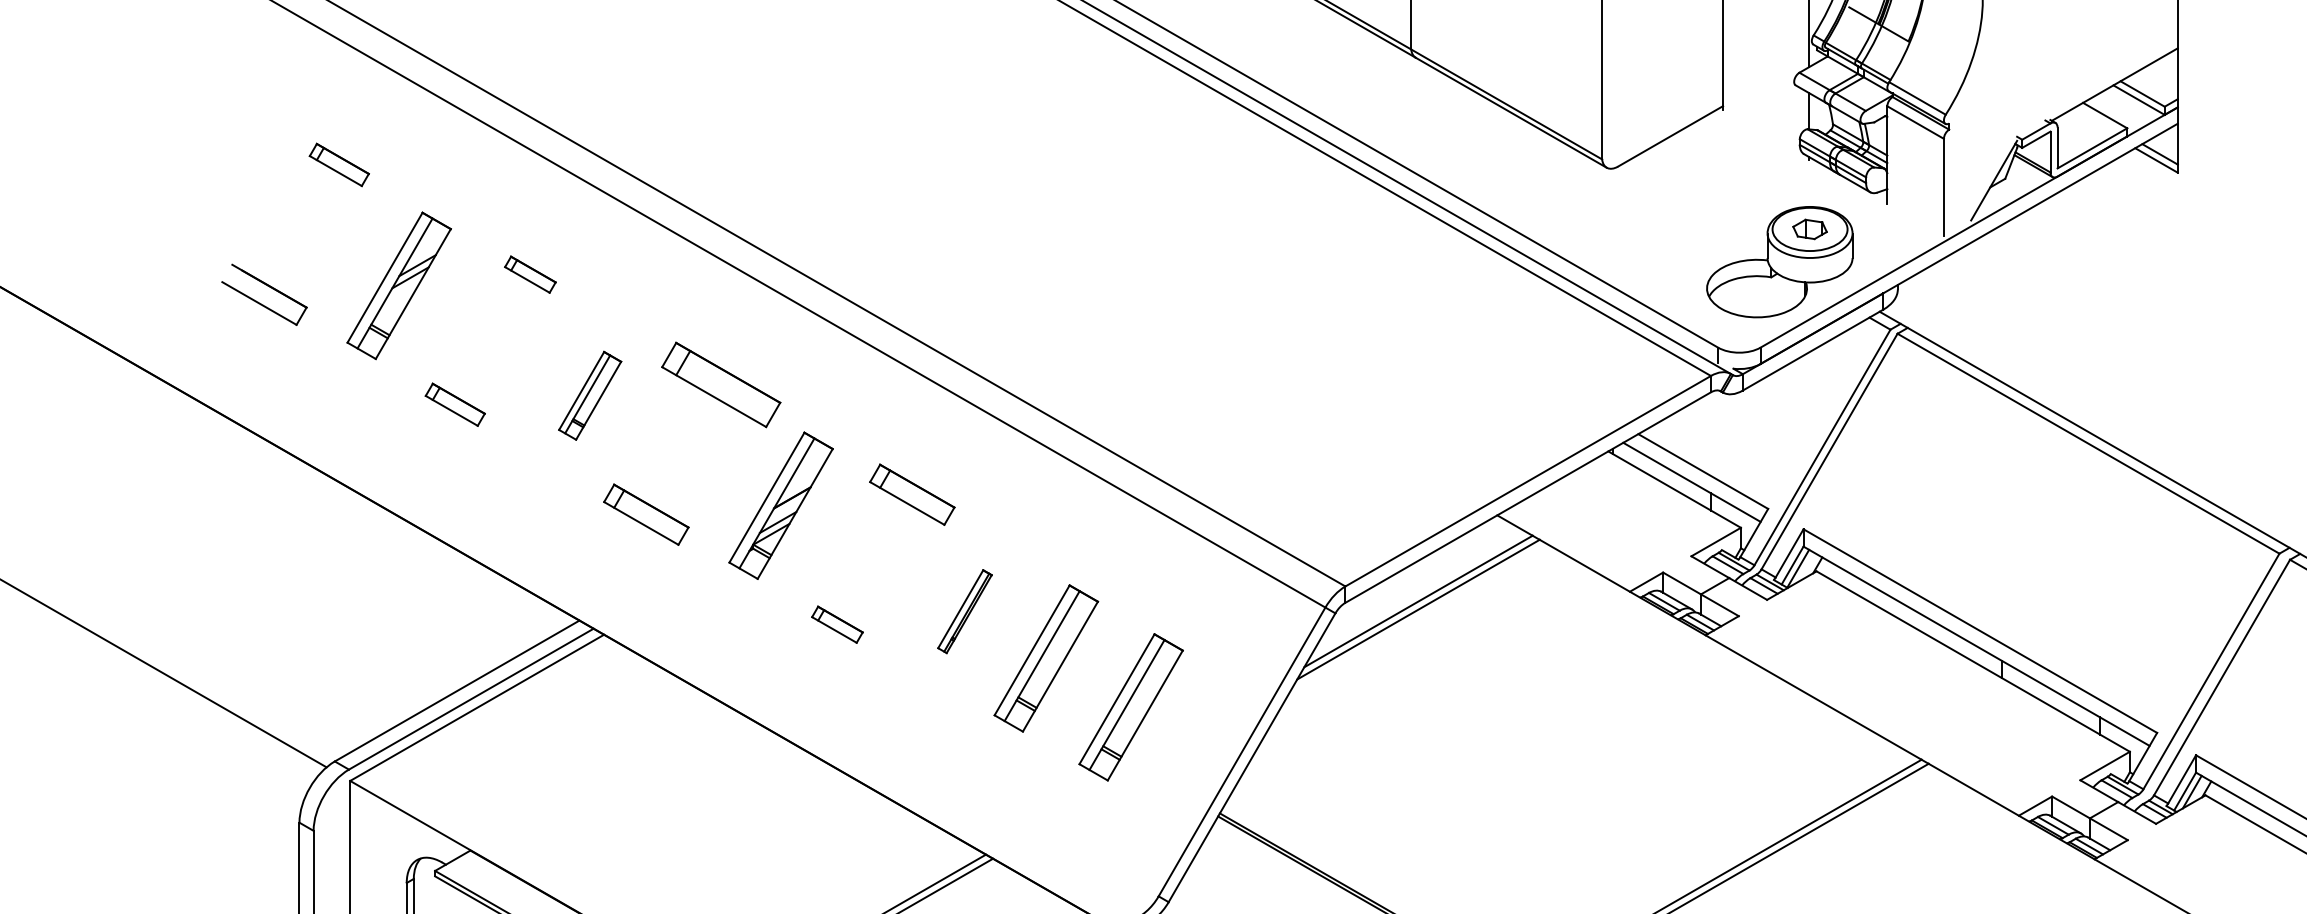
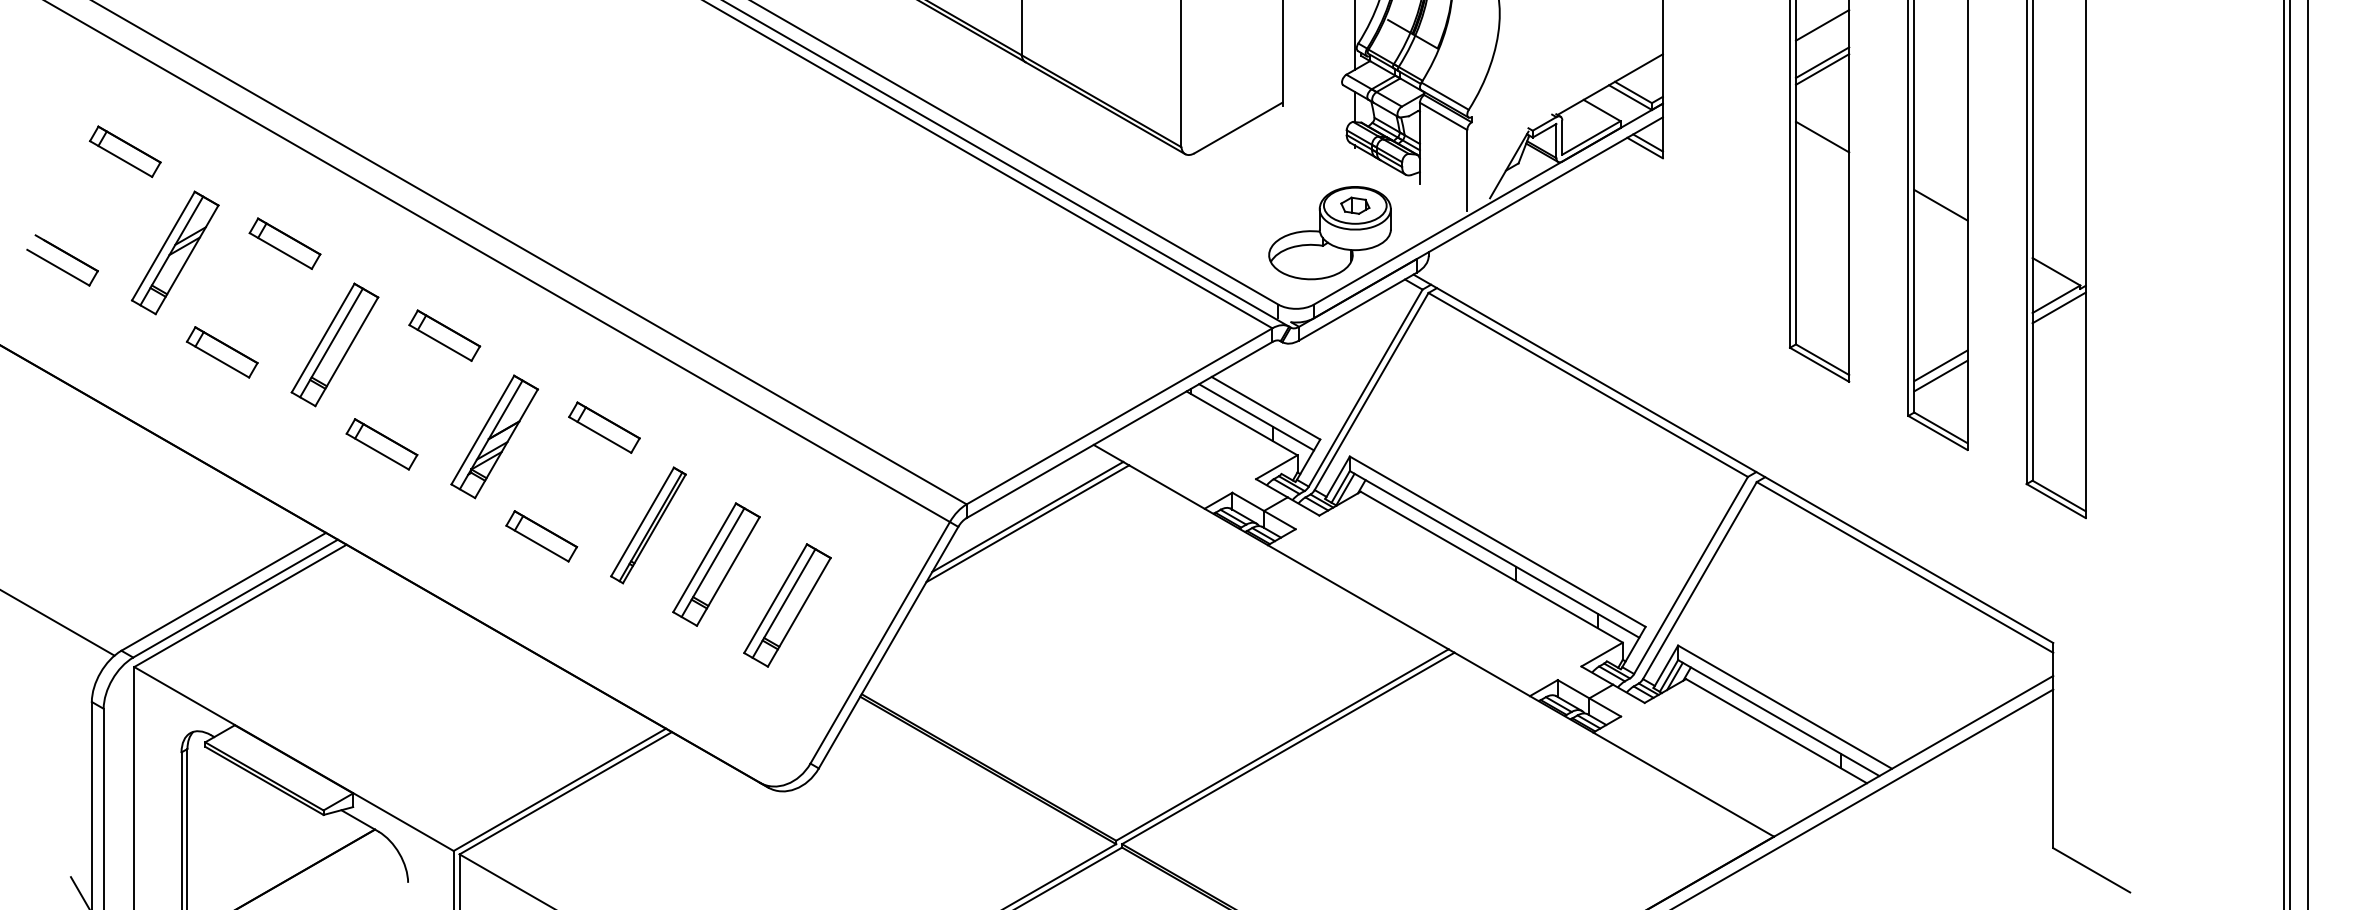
part: (338, 164) -> (124, 151), size x1.43
part: (529, 274) -> (284, 243), size x1.67
part: (721, 384) -> (444, 335), size x0.71
part: (589, 395) -> (334, 344), size x1.67
part: (454, 404) -> (221, 352), size x1.43
part: (965, 611) -> (648, 525), size x1.67
part: (837, 624) -> (541, 536), size x1.67

